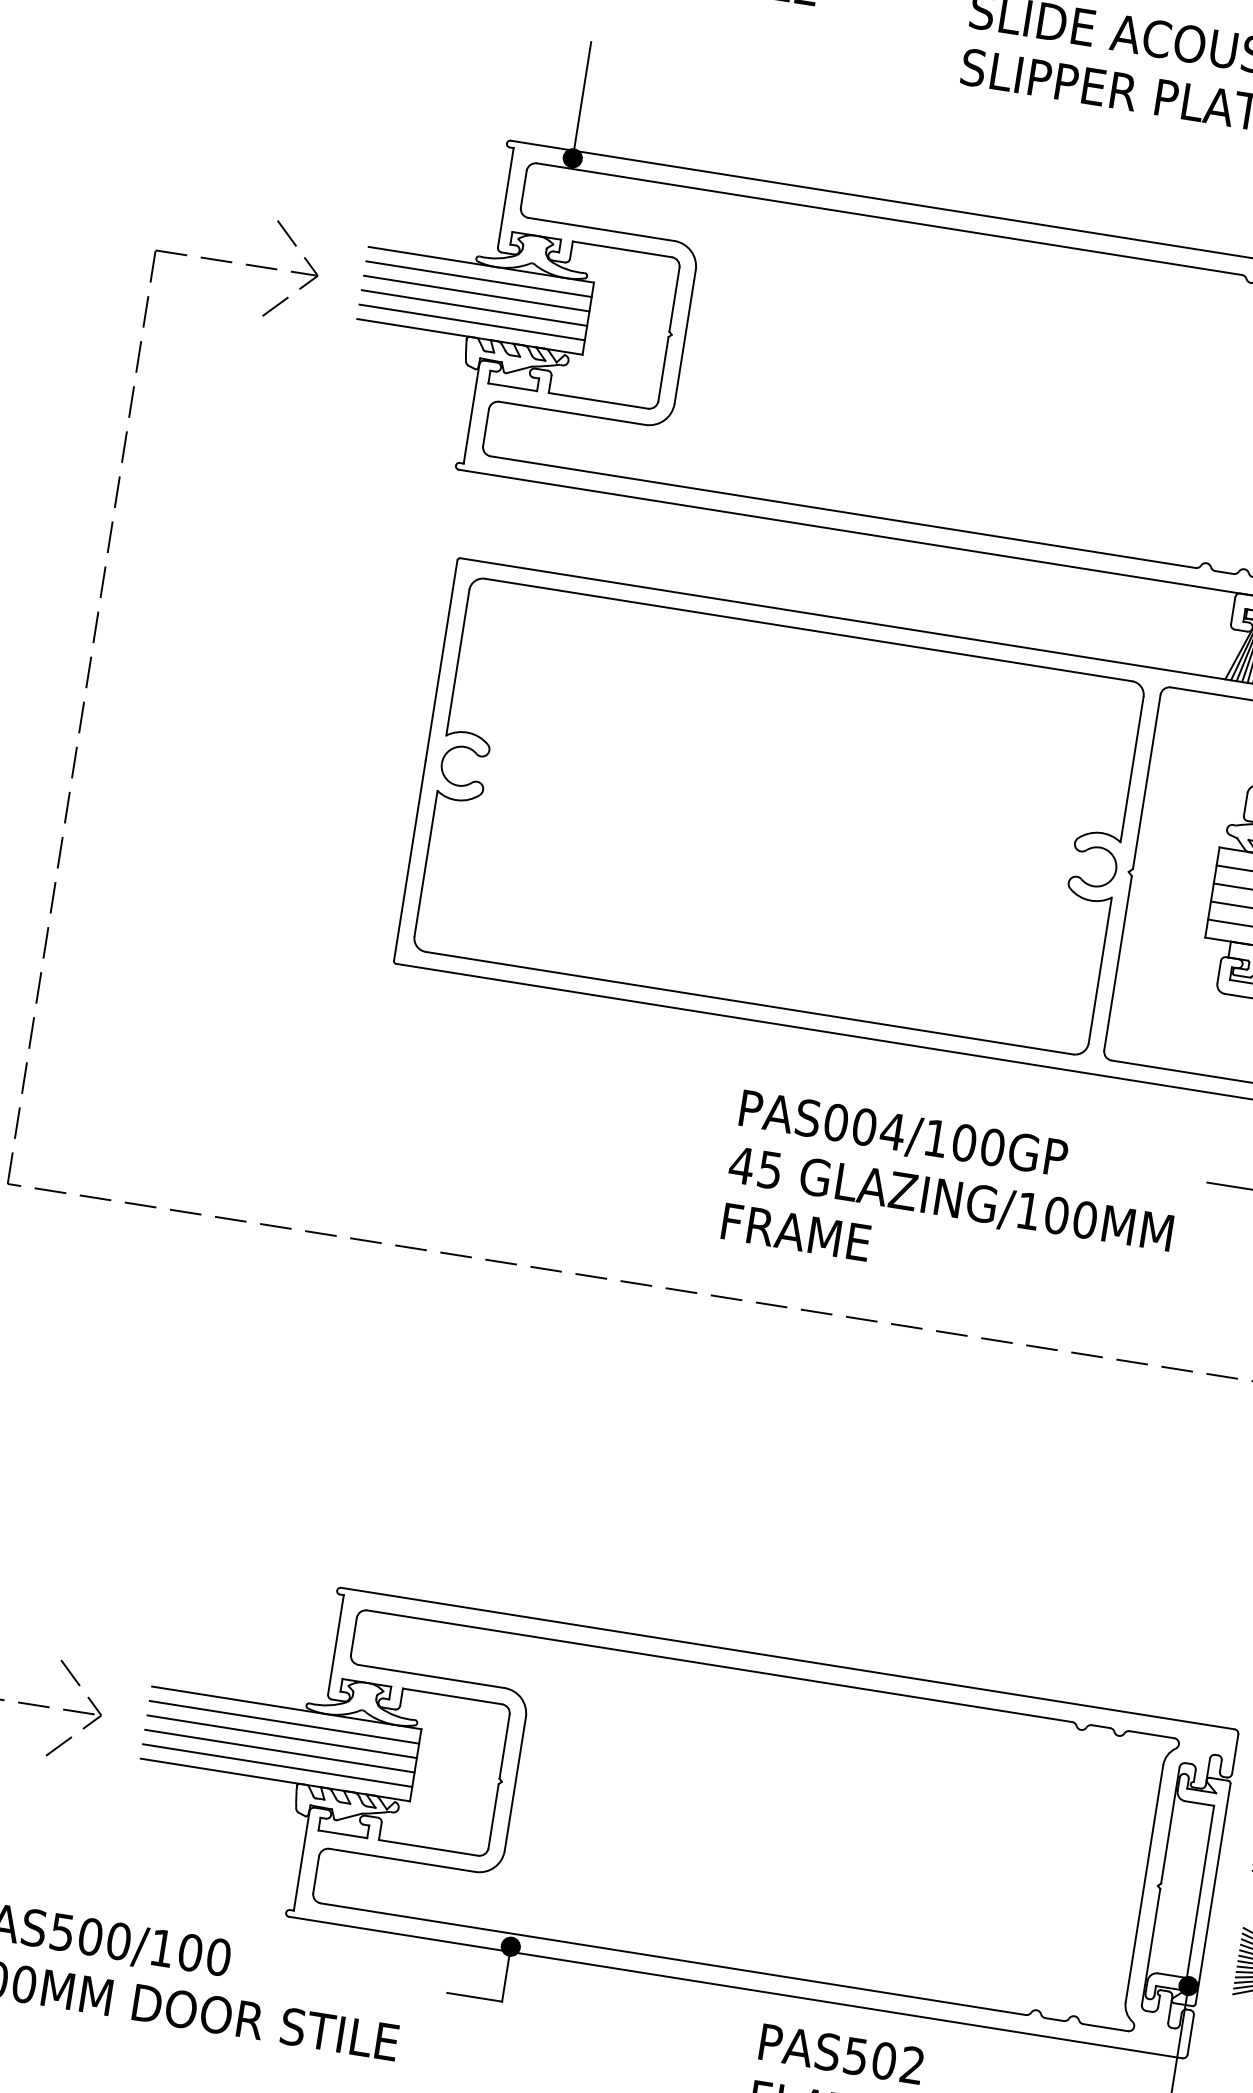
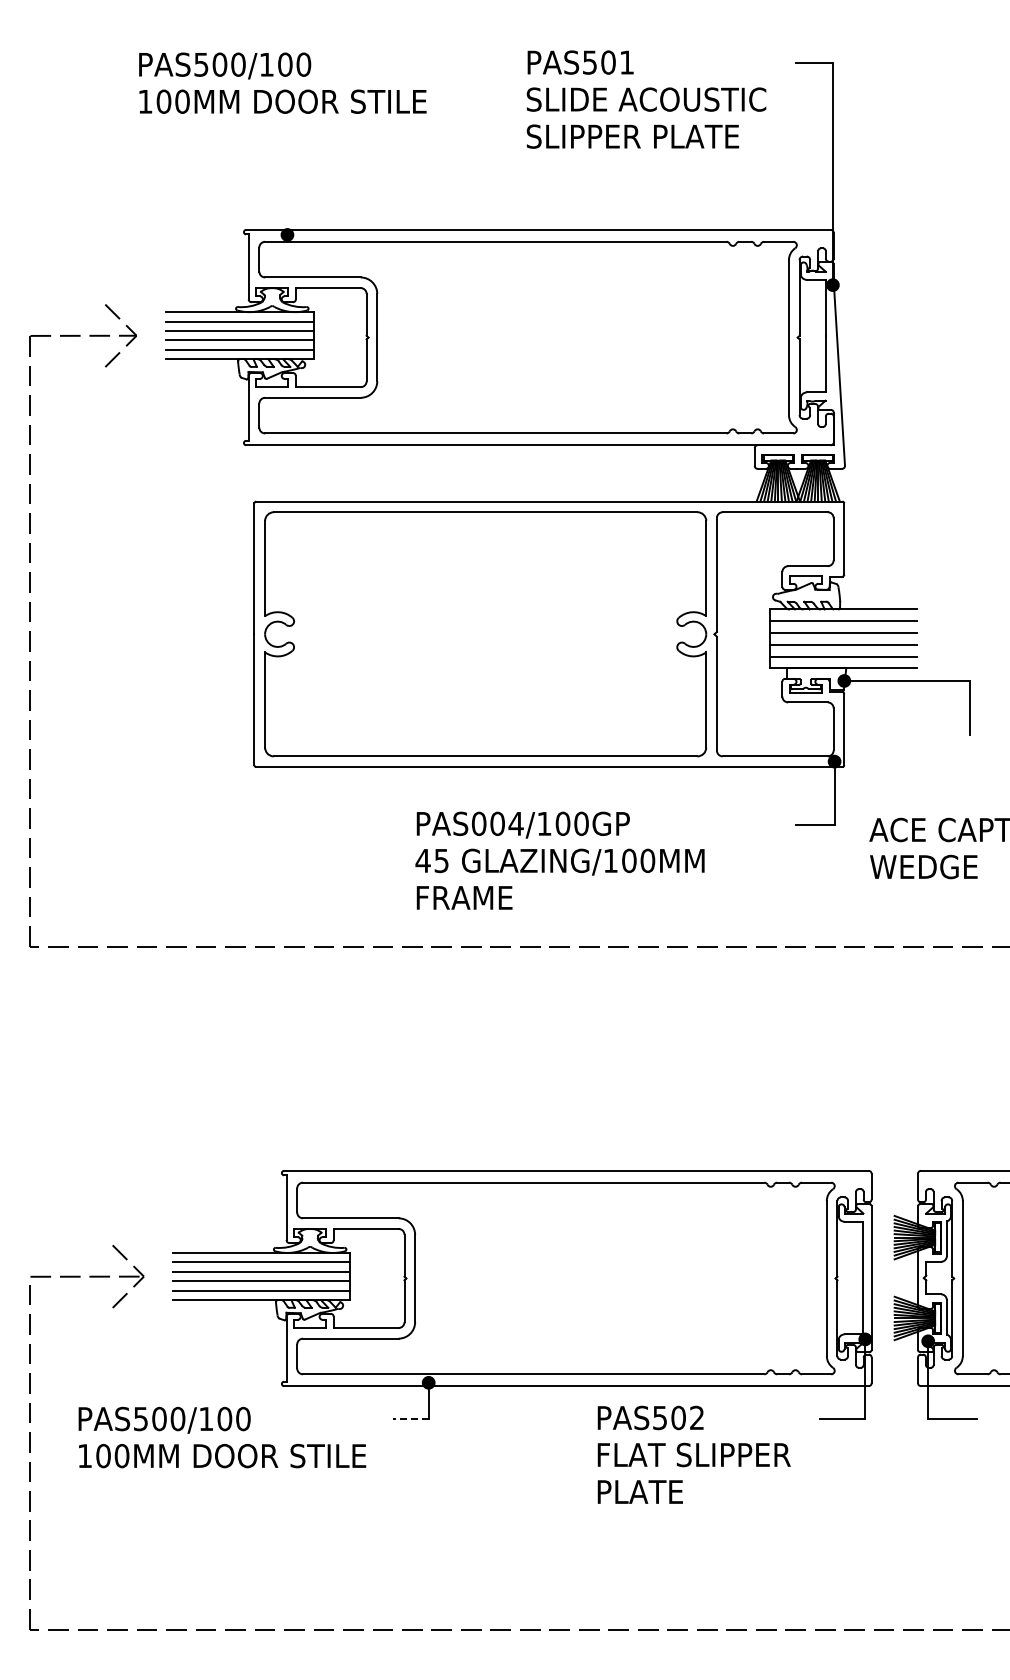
line: (582, 99) -> (287, 196), removed
text: (950, 1198) -> (559, 860), moved
line: (474, 1996) -> (410, 1418), solid -> dashed

